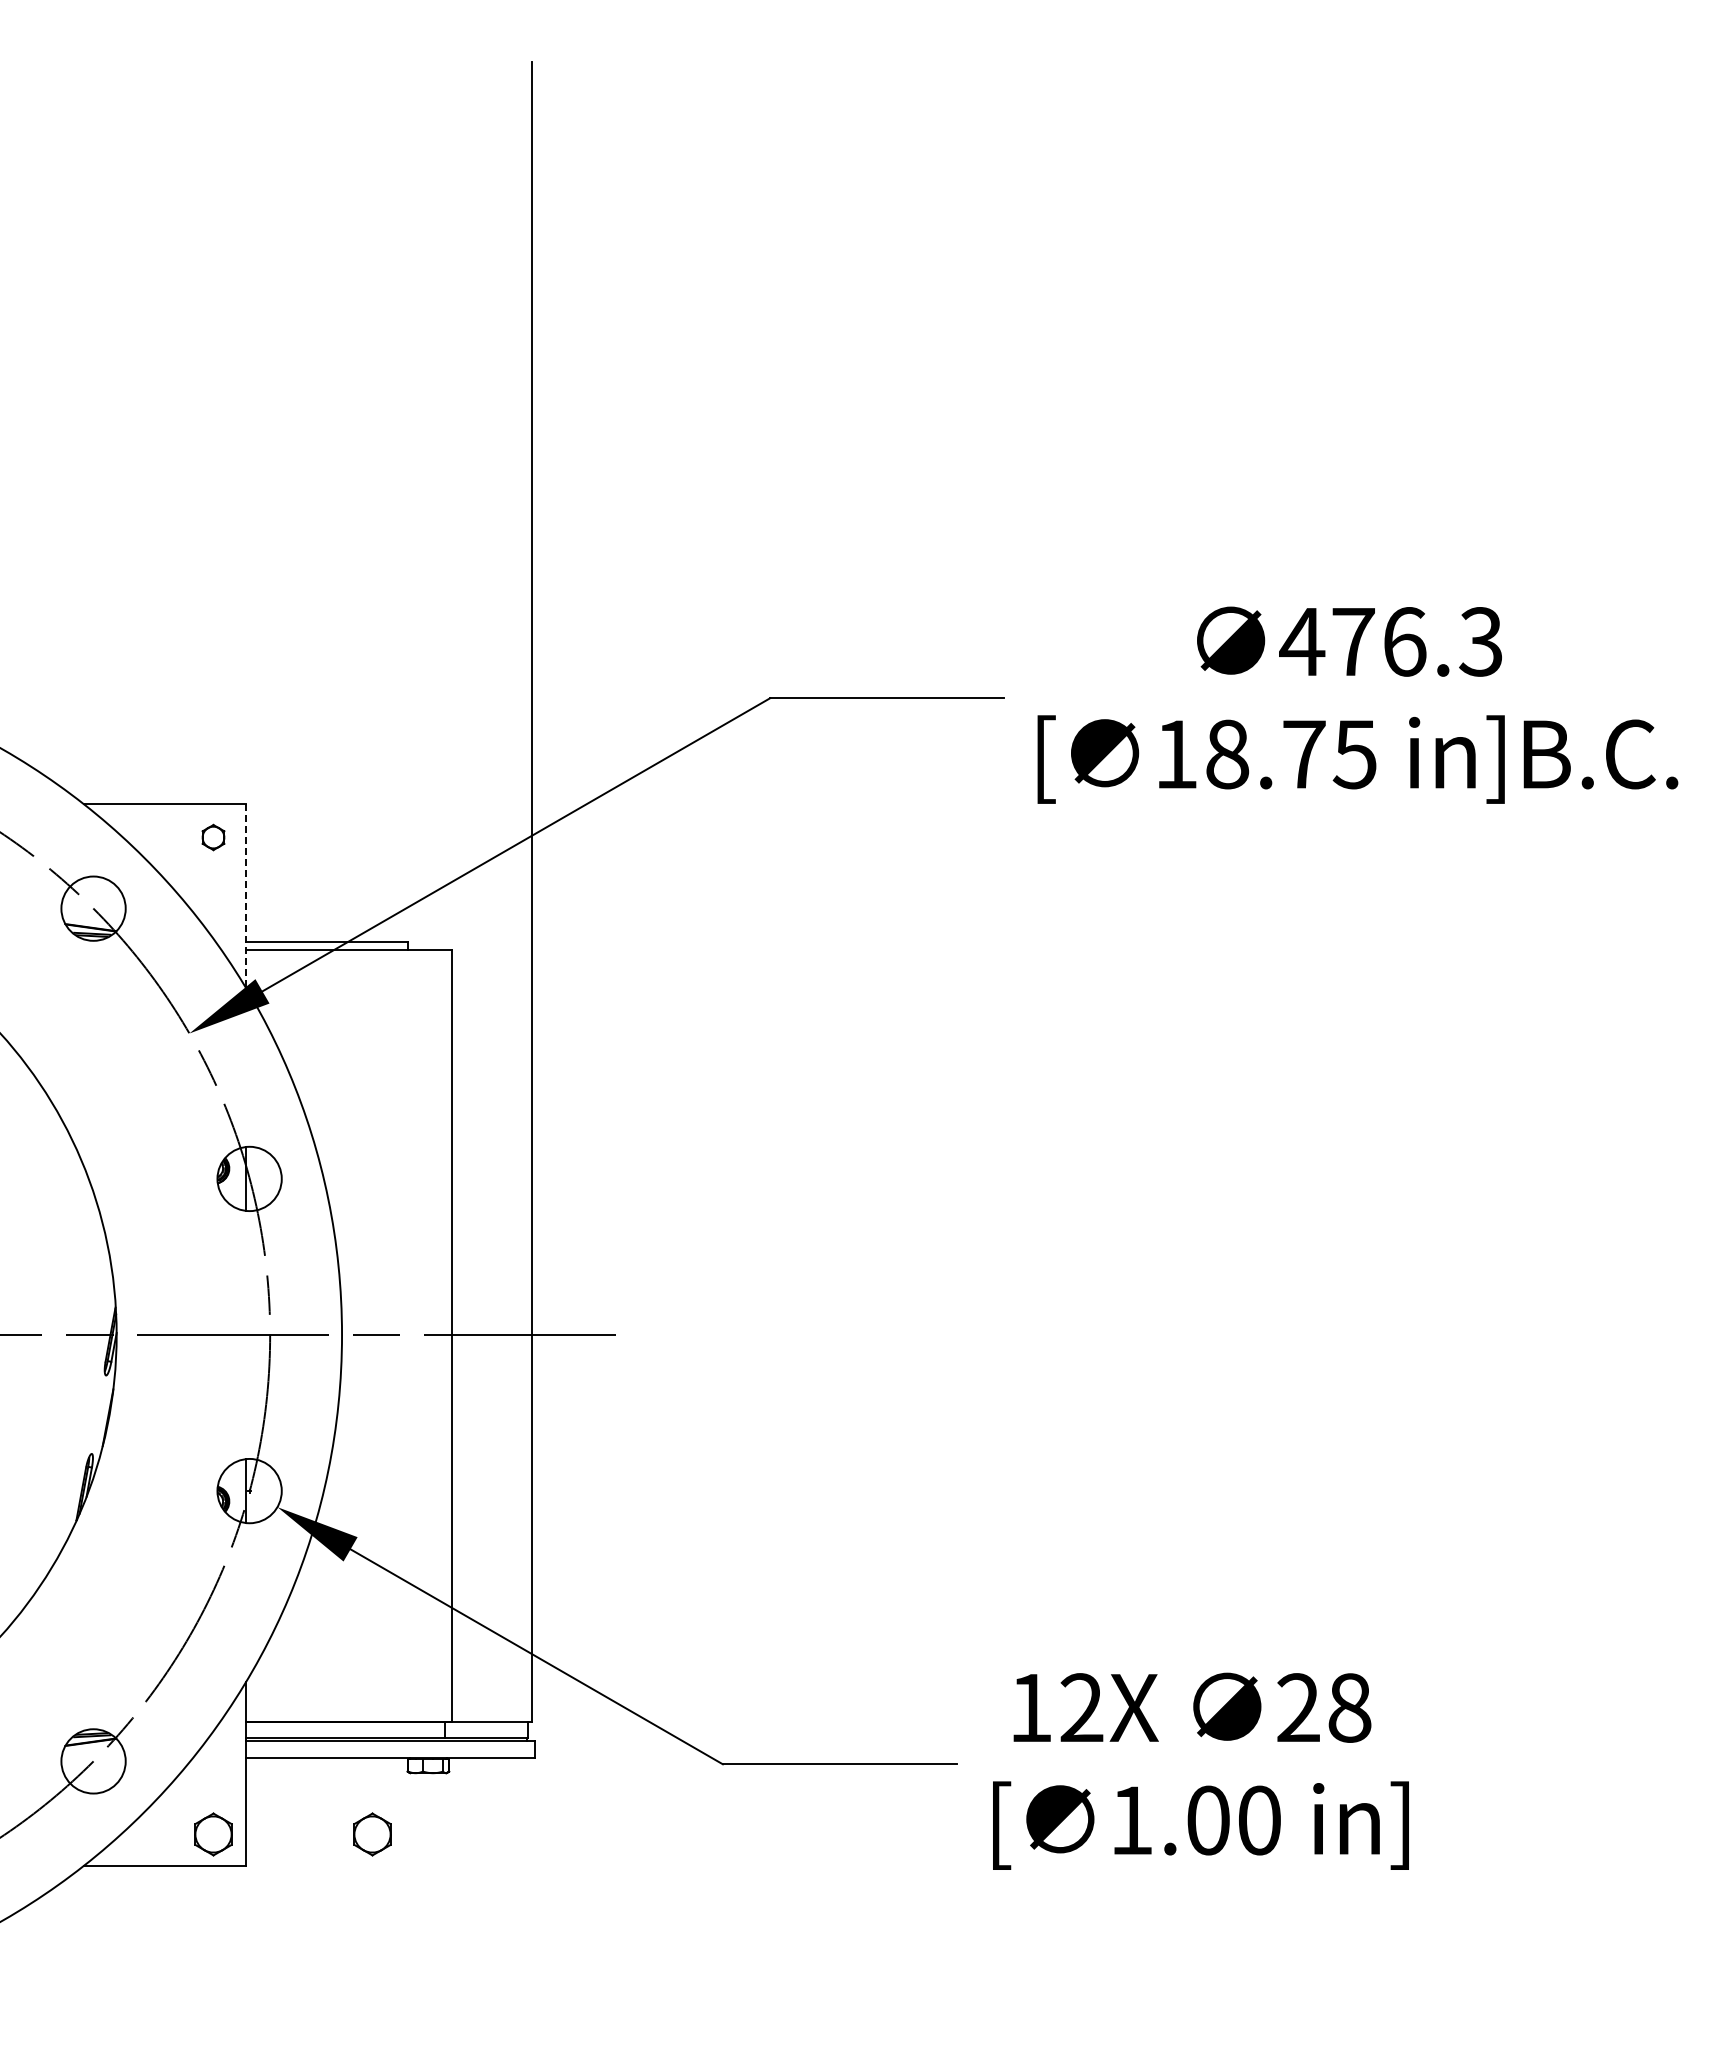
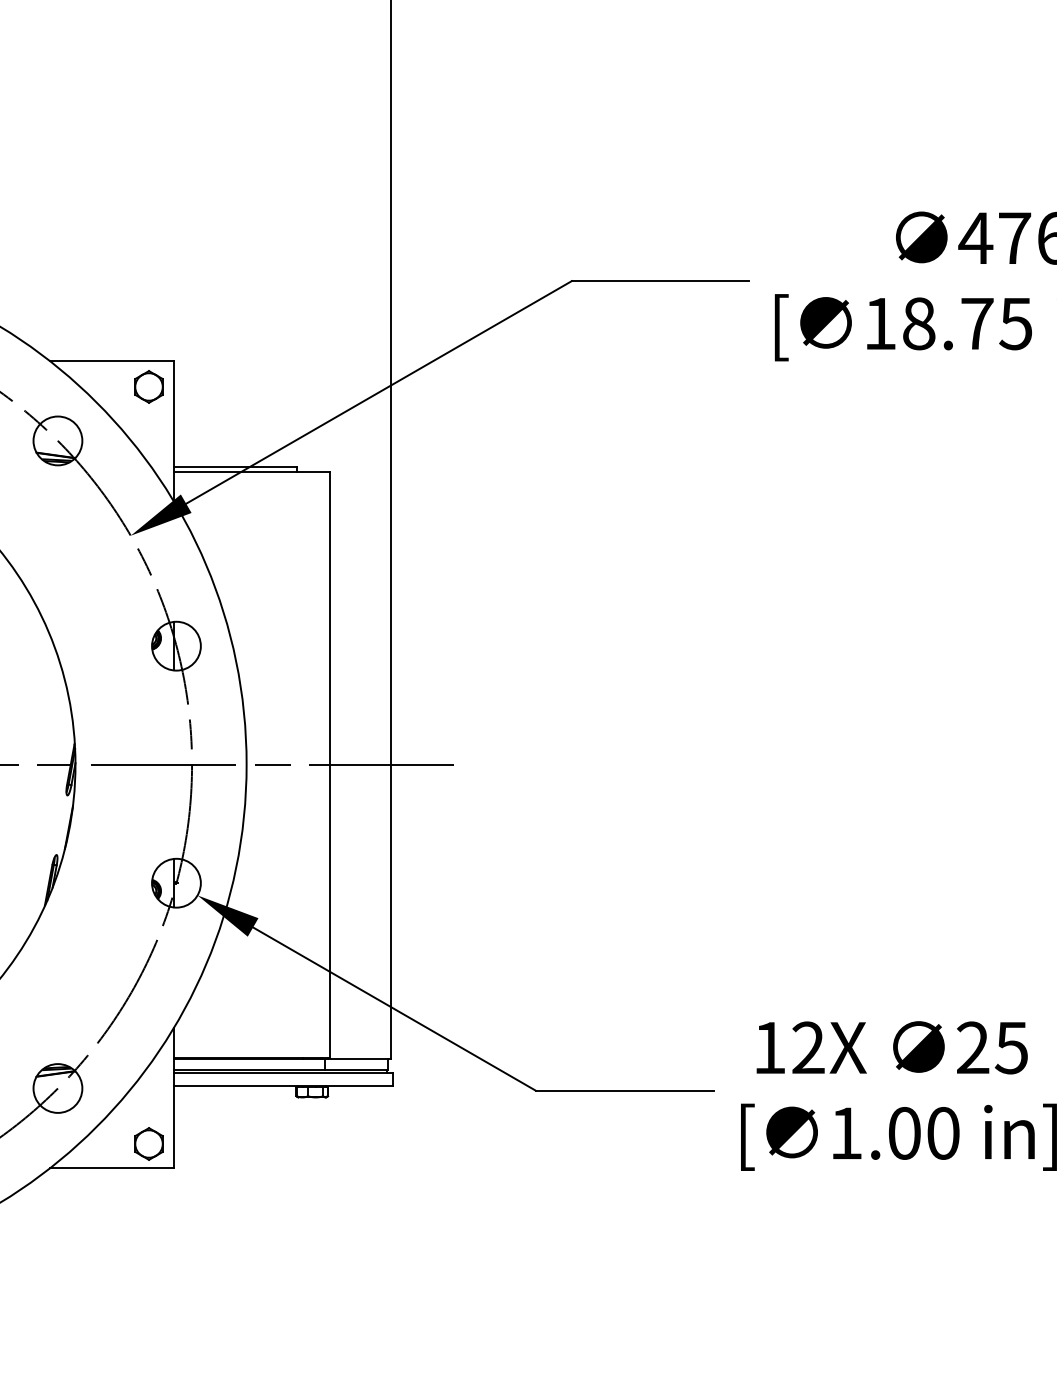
part: (213, 837) -> (149, 386), size x1.67
line: (245, 895) -> (173, 430), dashed -> solid
text: (1349, 1707) -> (1011, 1047), 28 -> 25
part: (372, 1834) -> (269, 1144), removed

